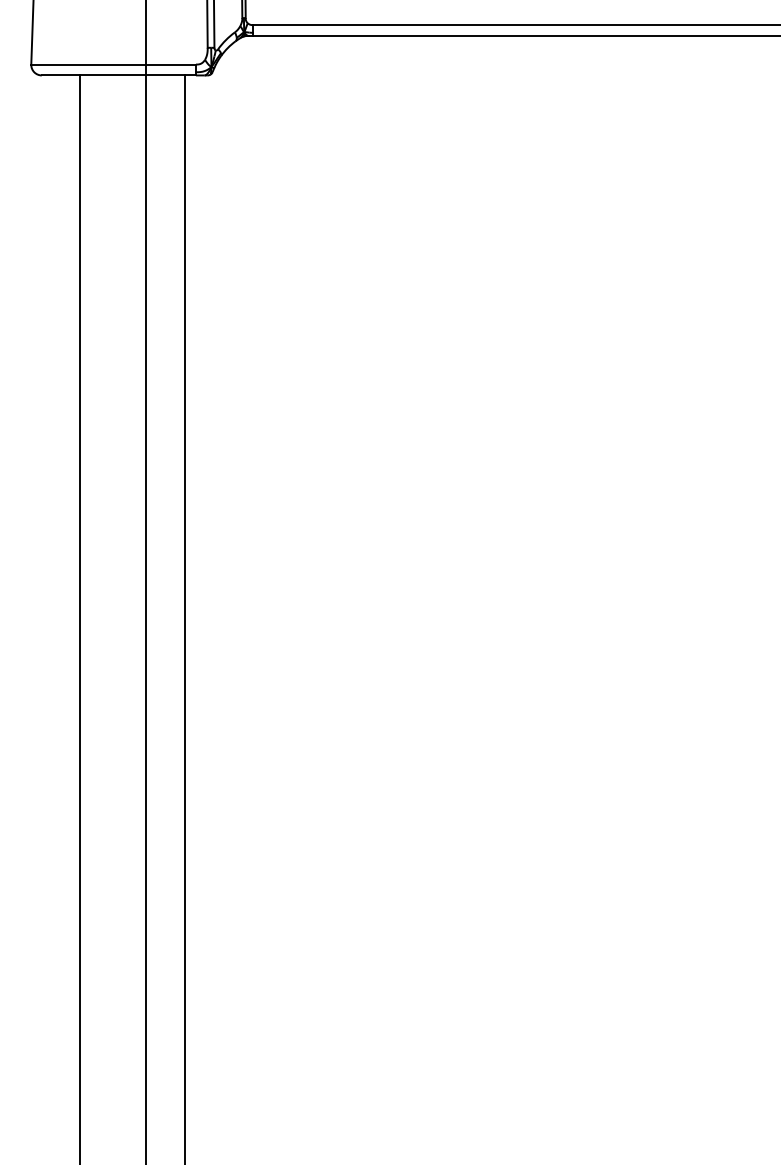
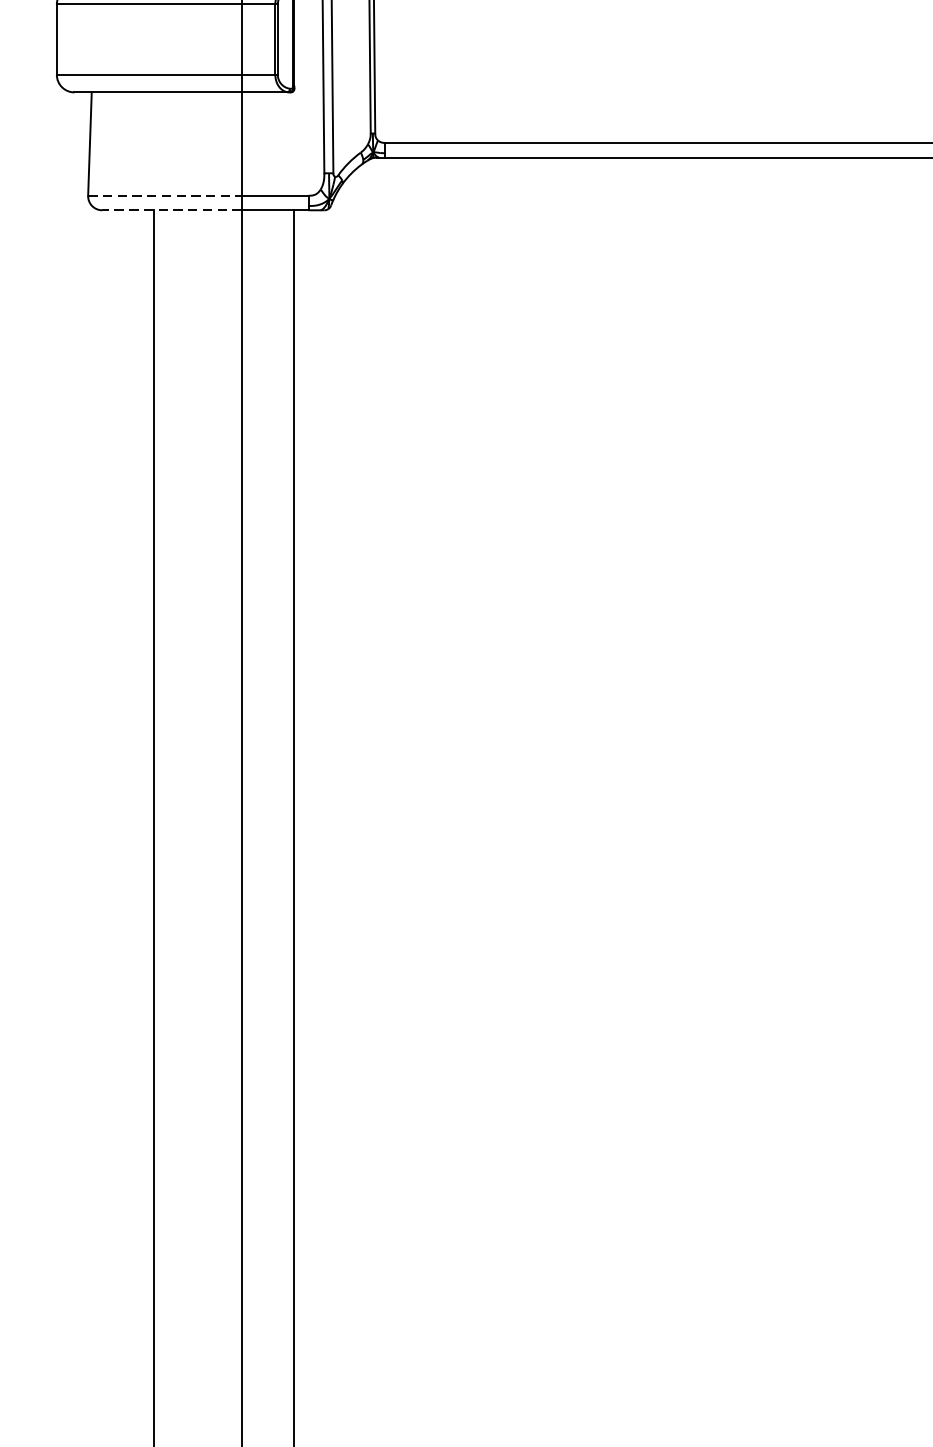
line: (89, 64) -> (166, 195), solid -> dashed
line: (93, 75) -> (171, 210), solid -> dashed

